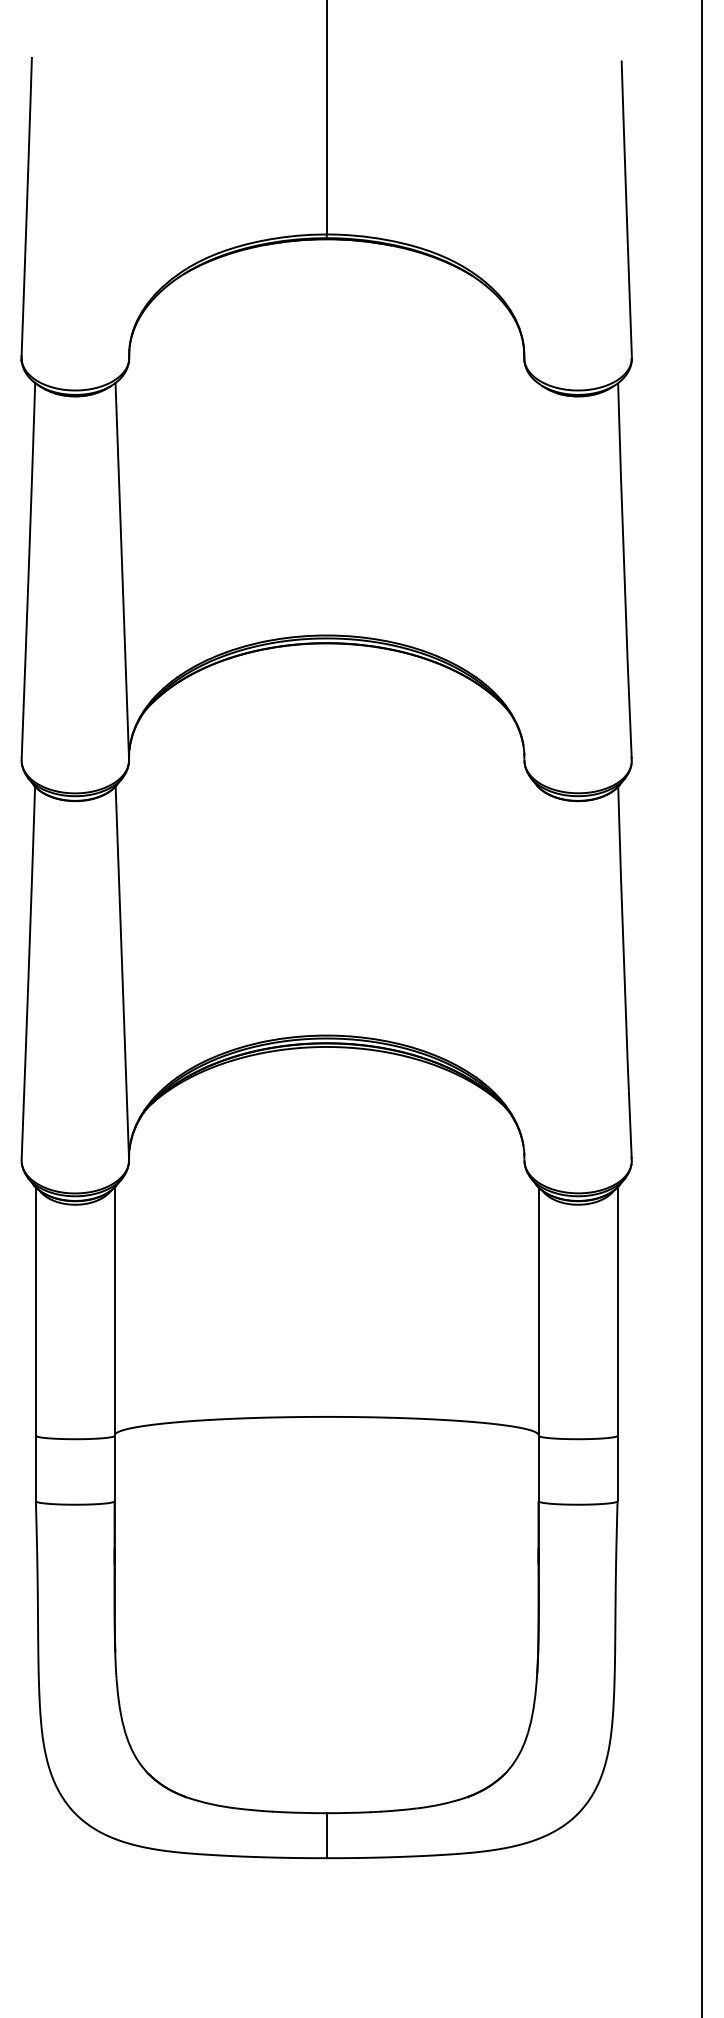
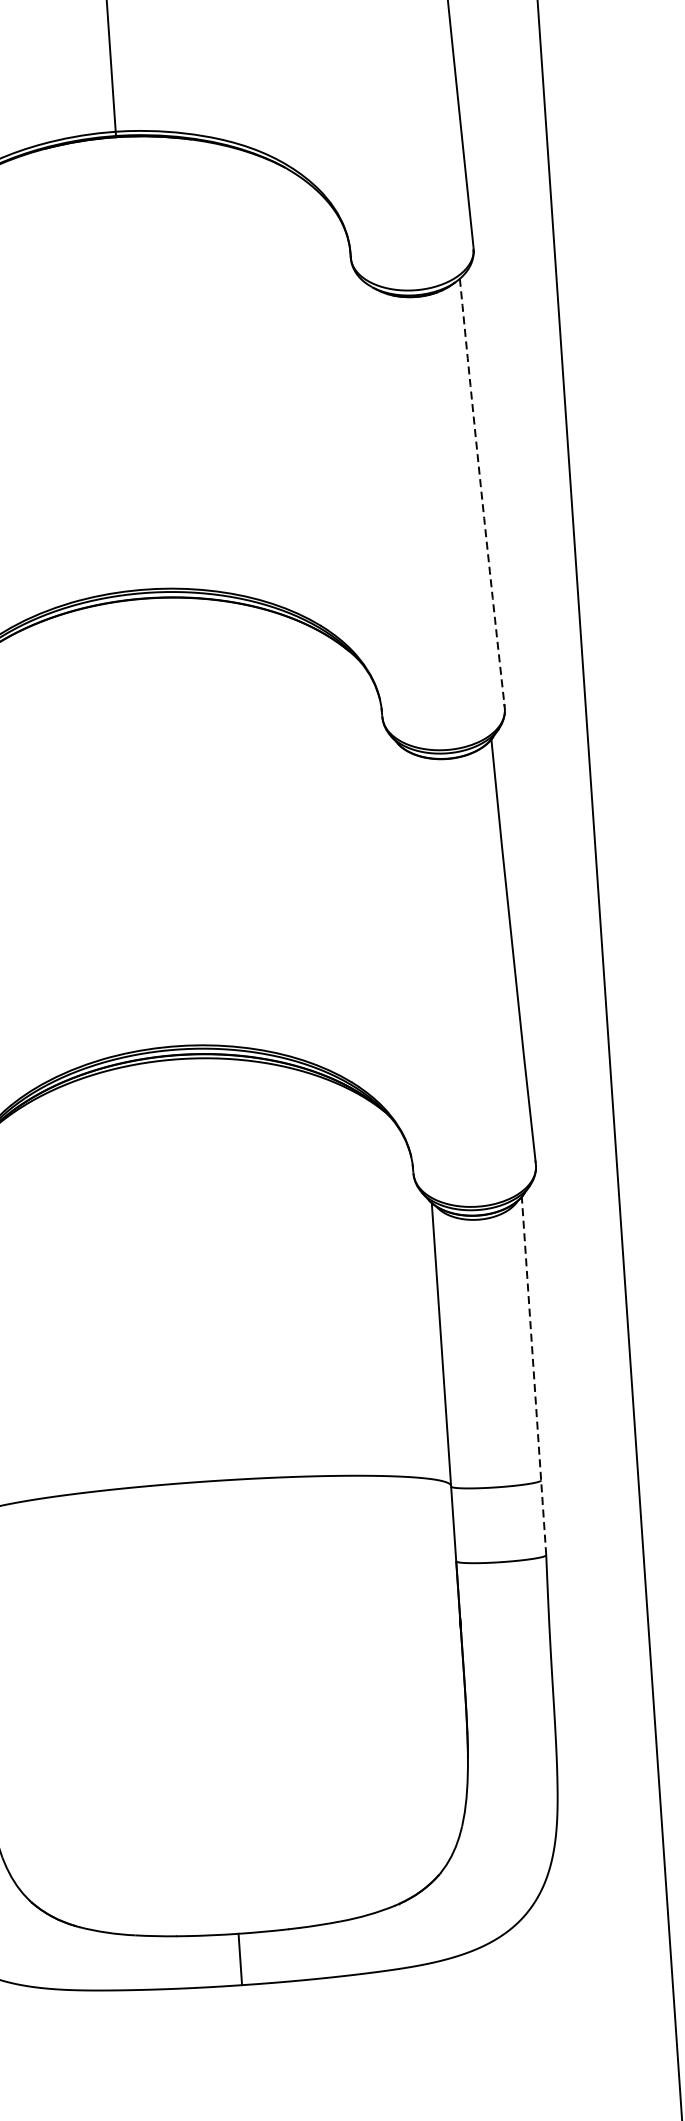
arc: (624, 570) -> (481, 492), solid -> dashed
line: (617, 1344) -> (533, 1376), solid -> dashed

